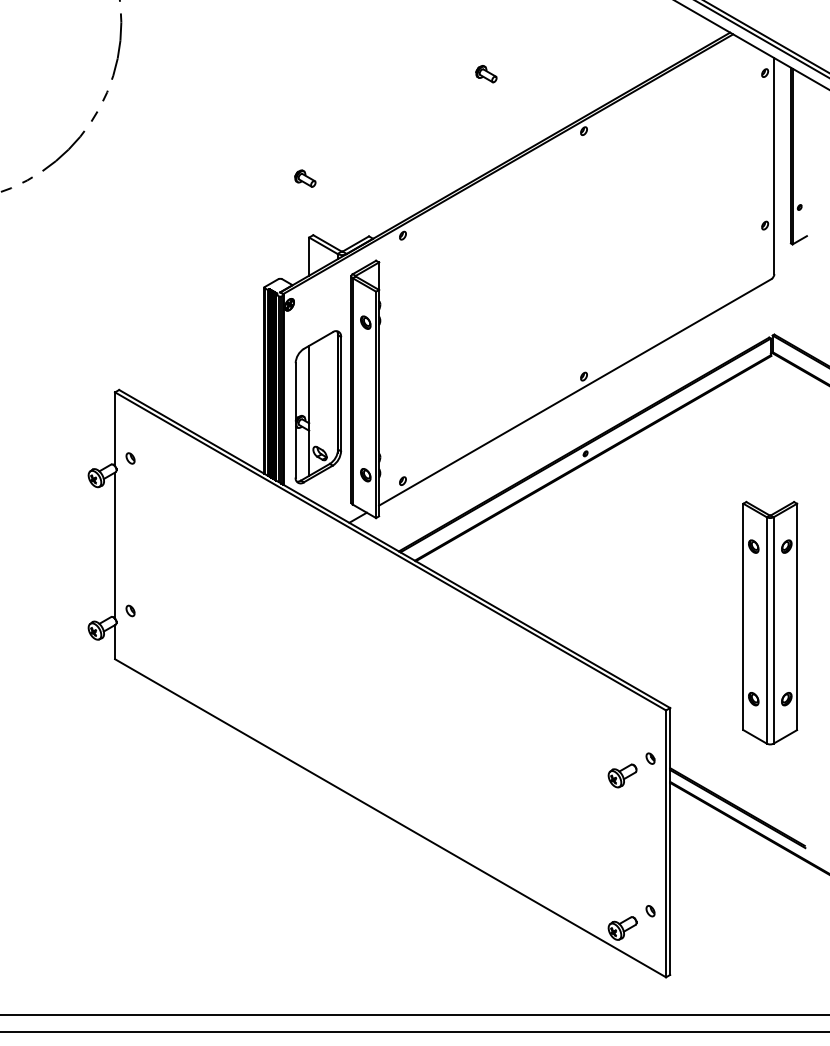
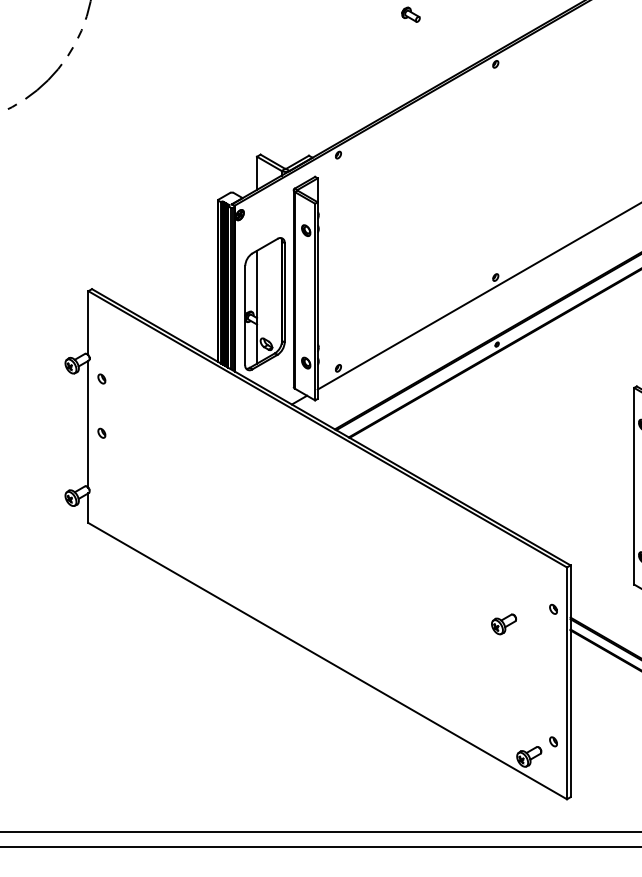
part: (305, 178) -> (253, 105), removed
part: (130, 458) -> (101, 379), moved
part: (130, 610) -> (101, 432), moved
part: (622, 775) -> (503, 623), moved

